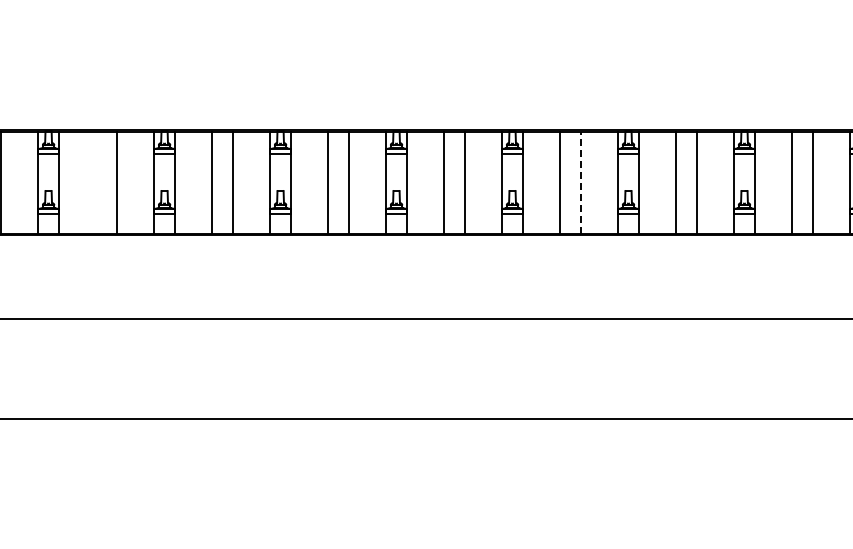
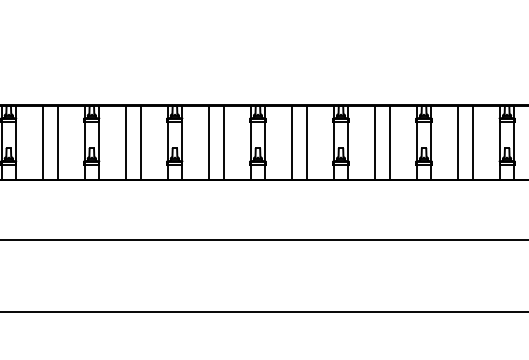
line: (96, 182) -> (43, 142), added
line: (580, 182) -> (389, 142), dashed -> solid

